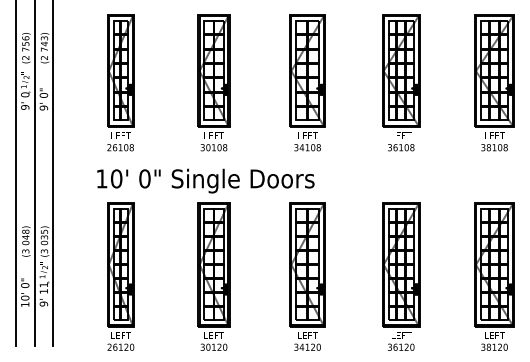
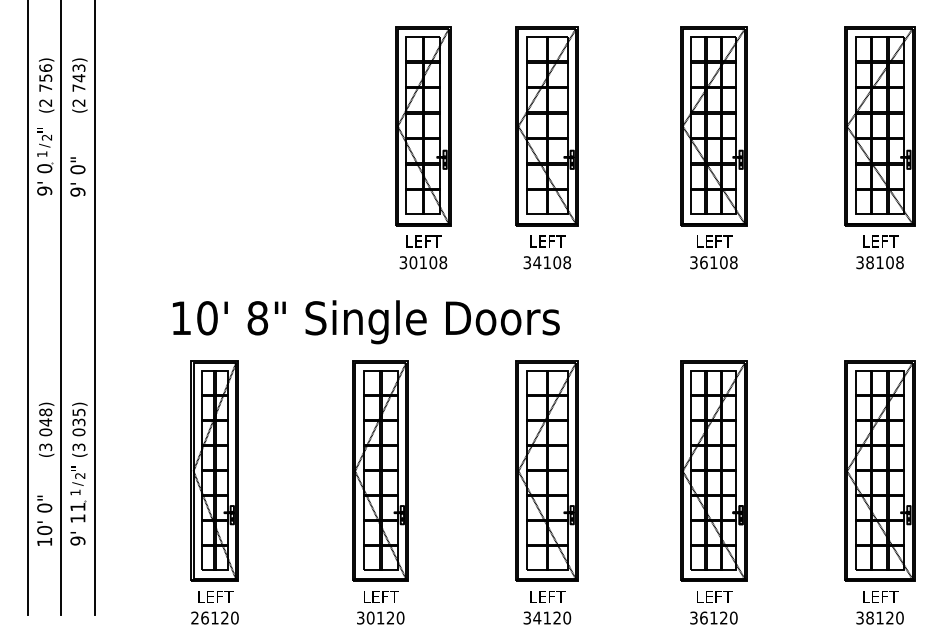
part: (120, 82) -> (214, 146), removed
part: (213, 82) -> (422, 146), moved
text: (144, 178) -> (257, 317), 0" -> 8"

